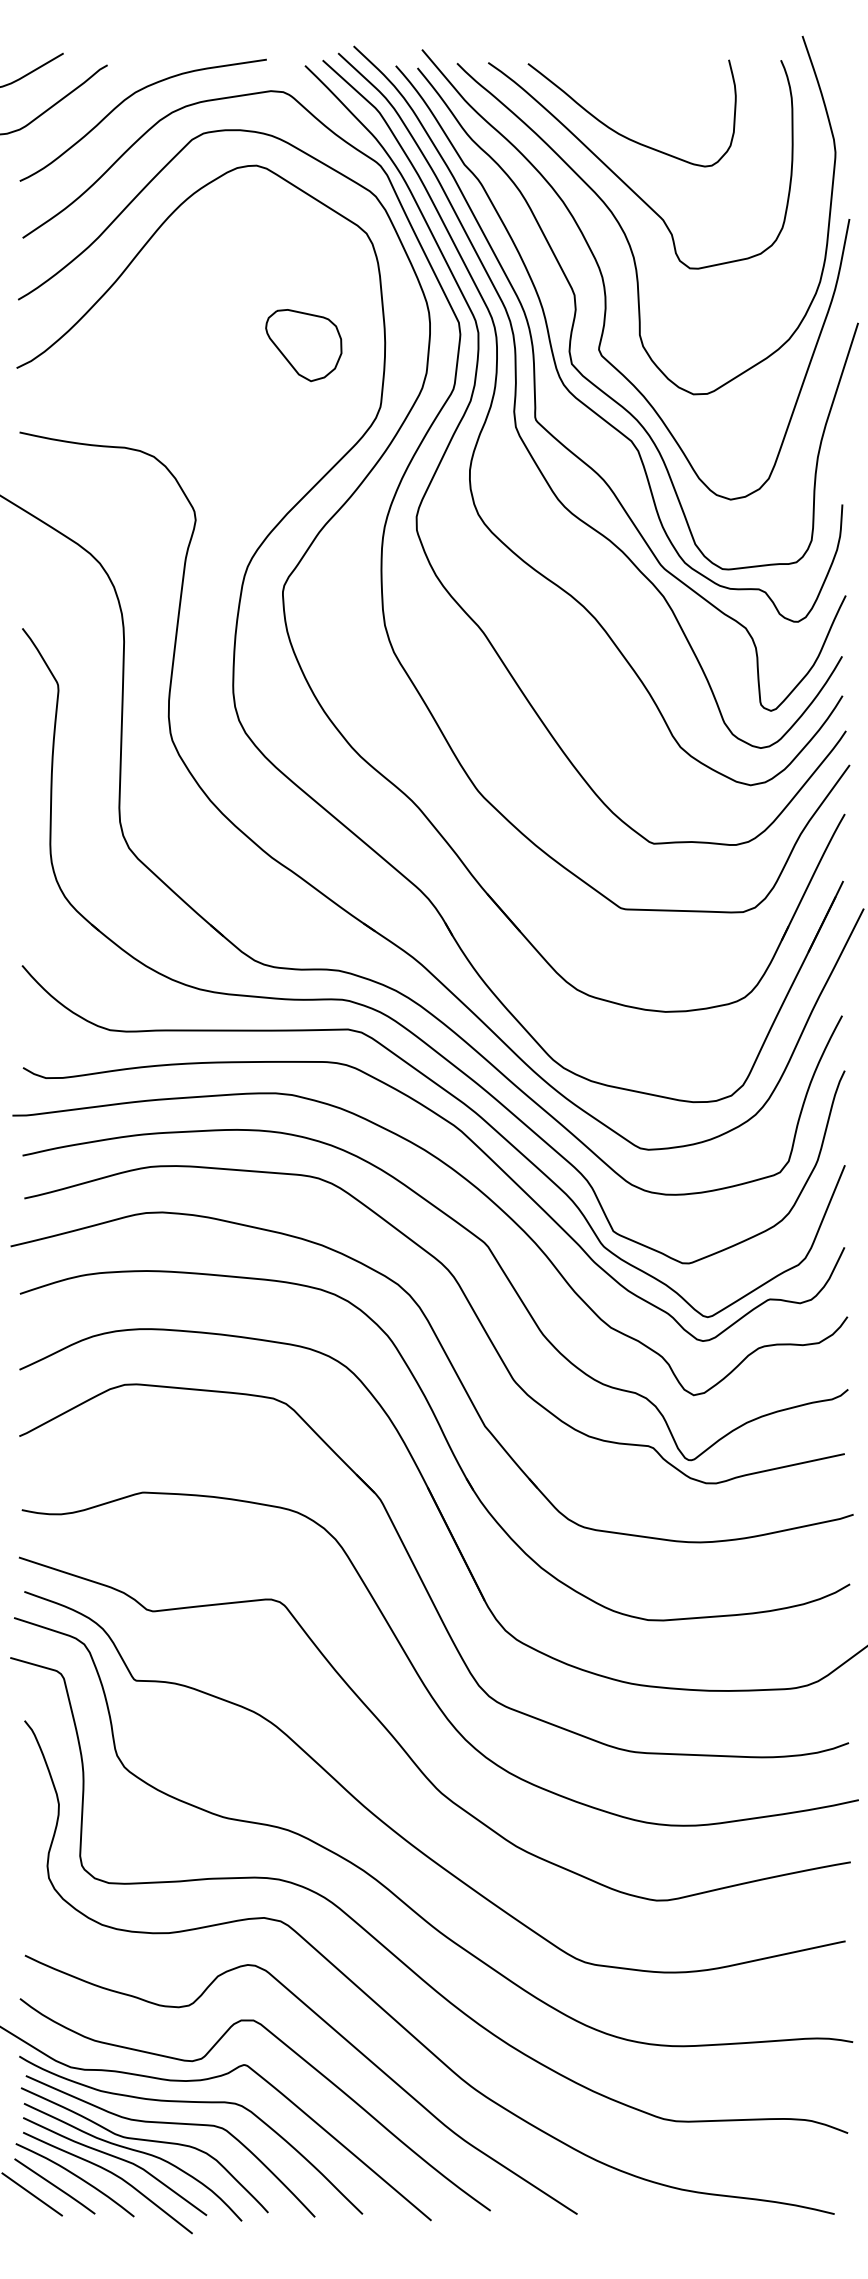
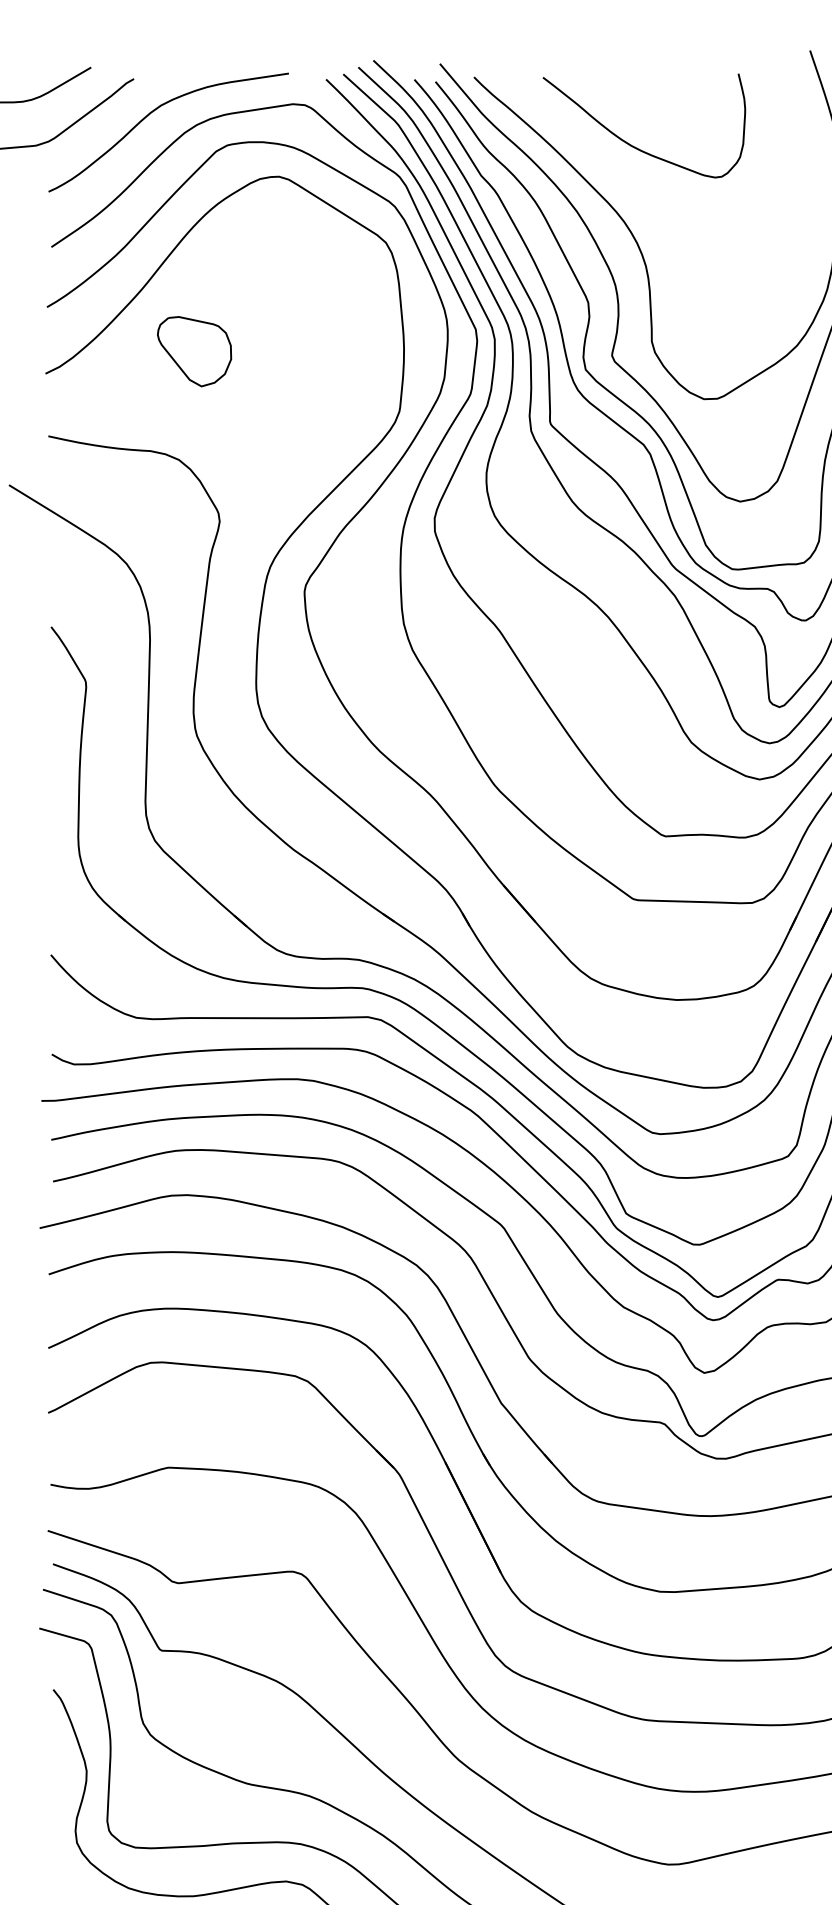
curve: (623, 180) -> (635, 191), removed
part: (303, 345) -> (194, 351), moved

